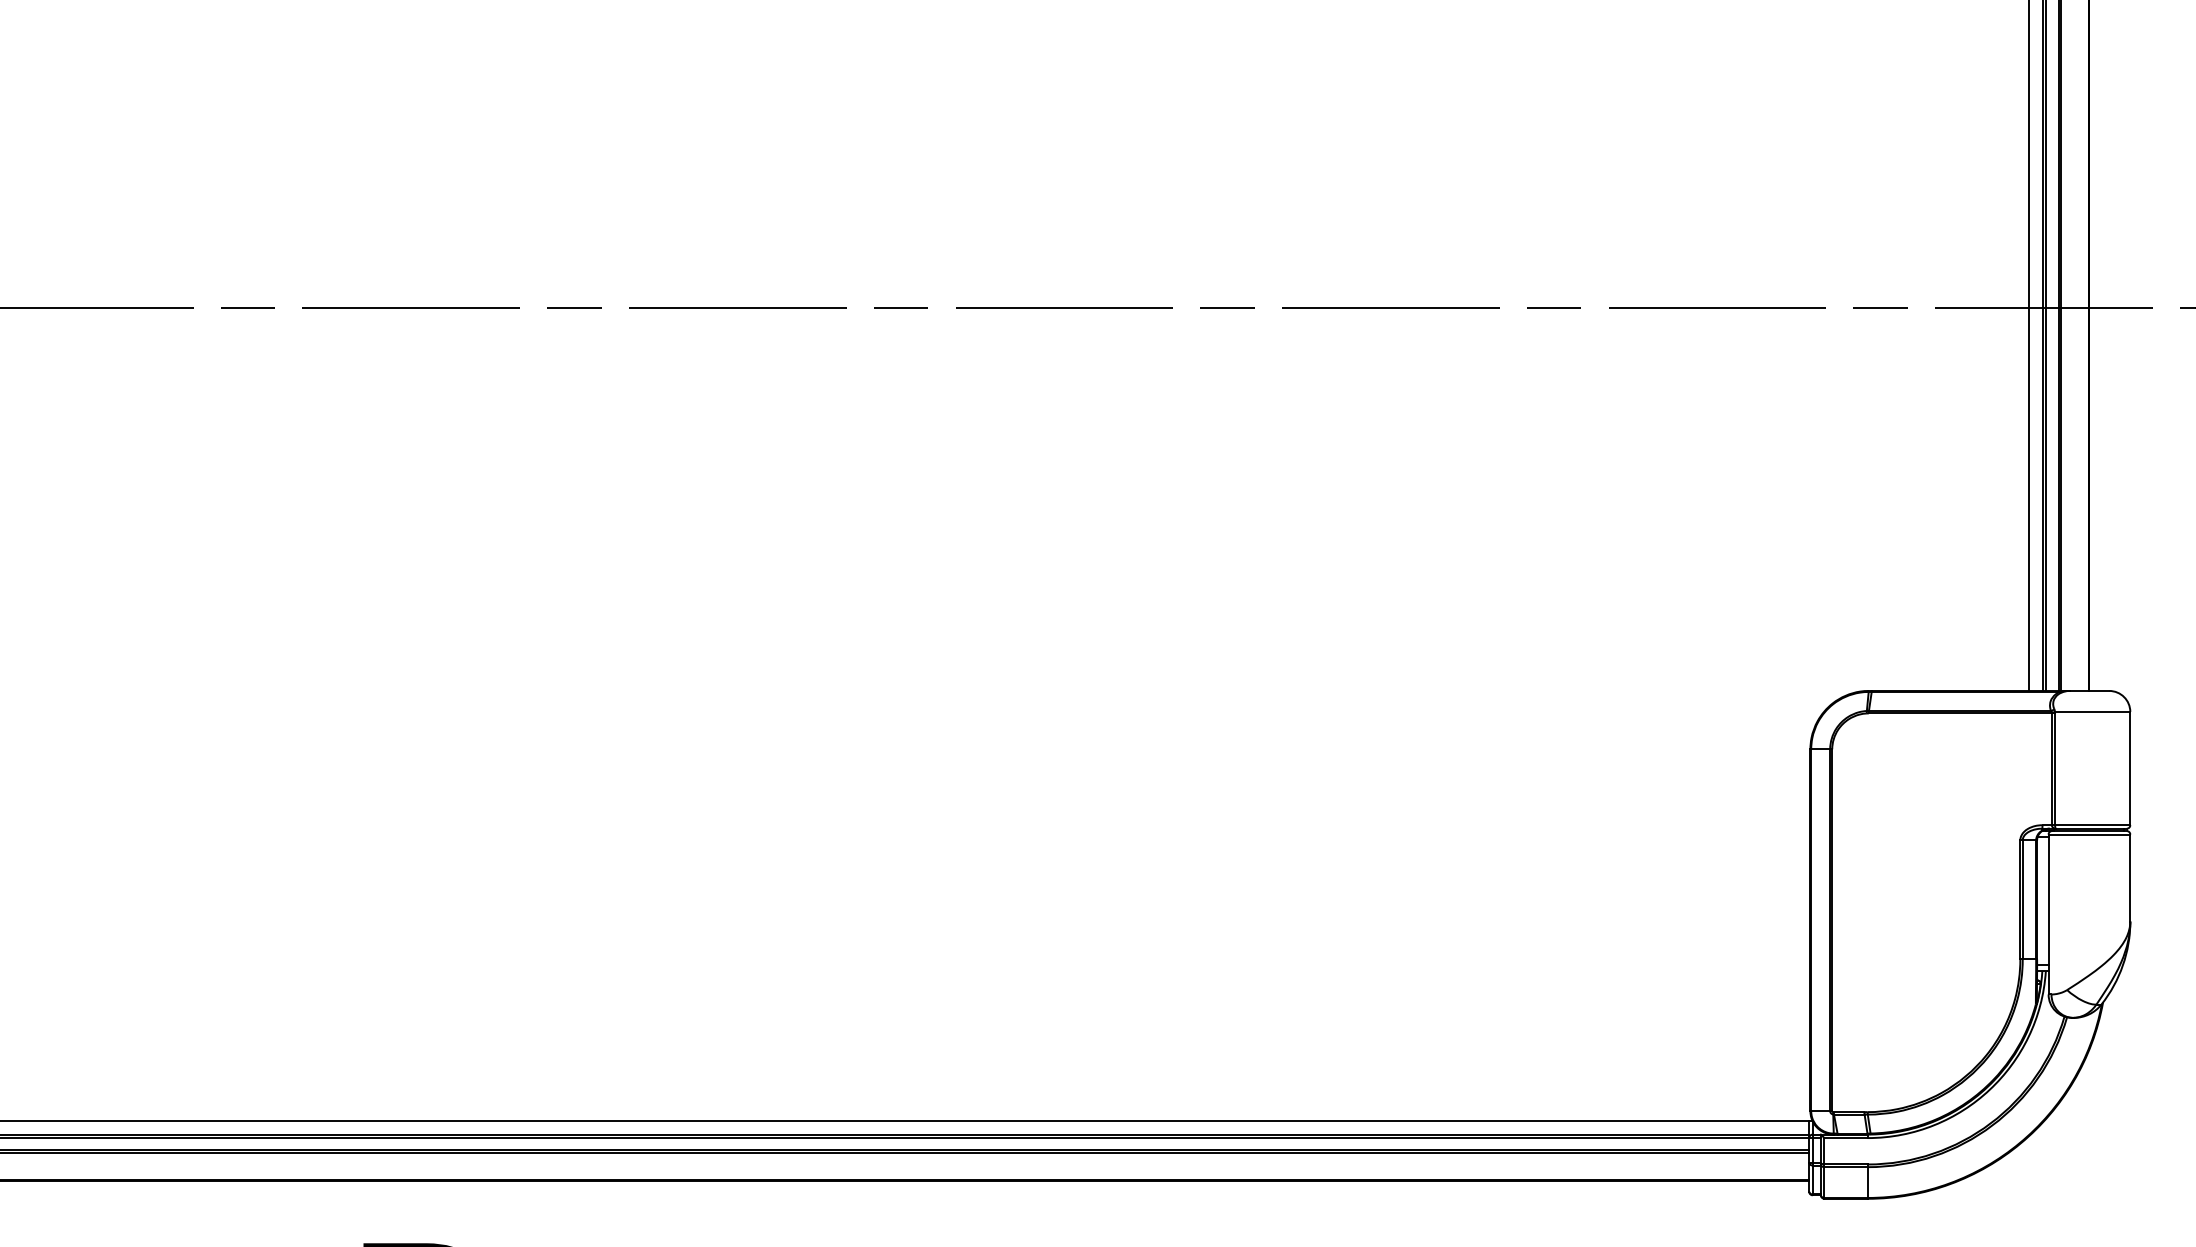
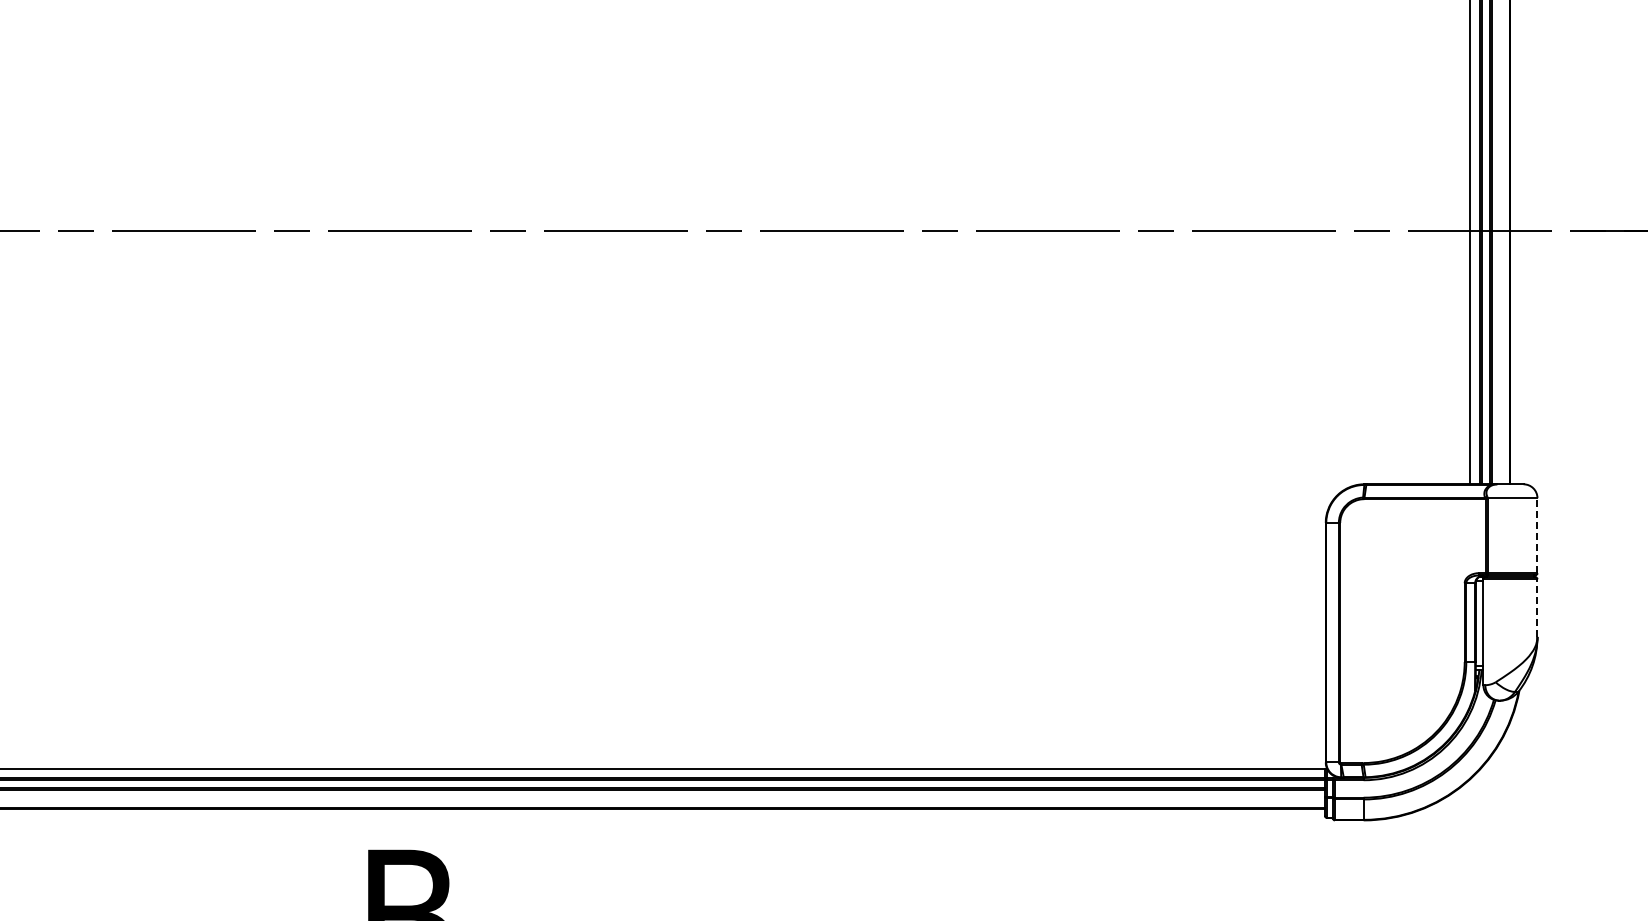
line: (2130, 768) -> (1537, 535), solid -> dashed
line: (2130, 878) -> (1537, 608), solid -> dashed

